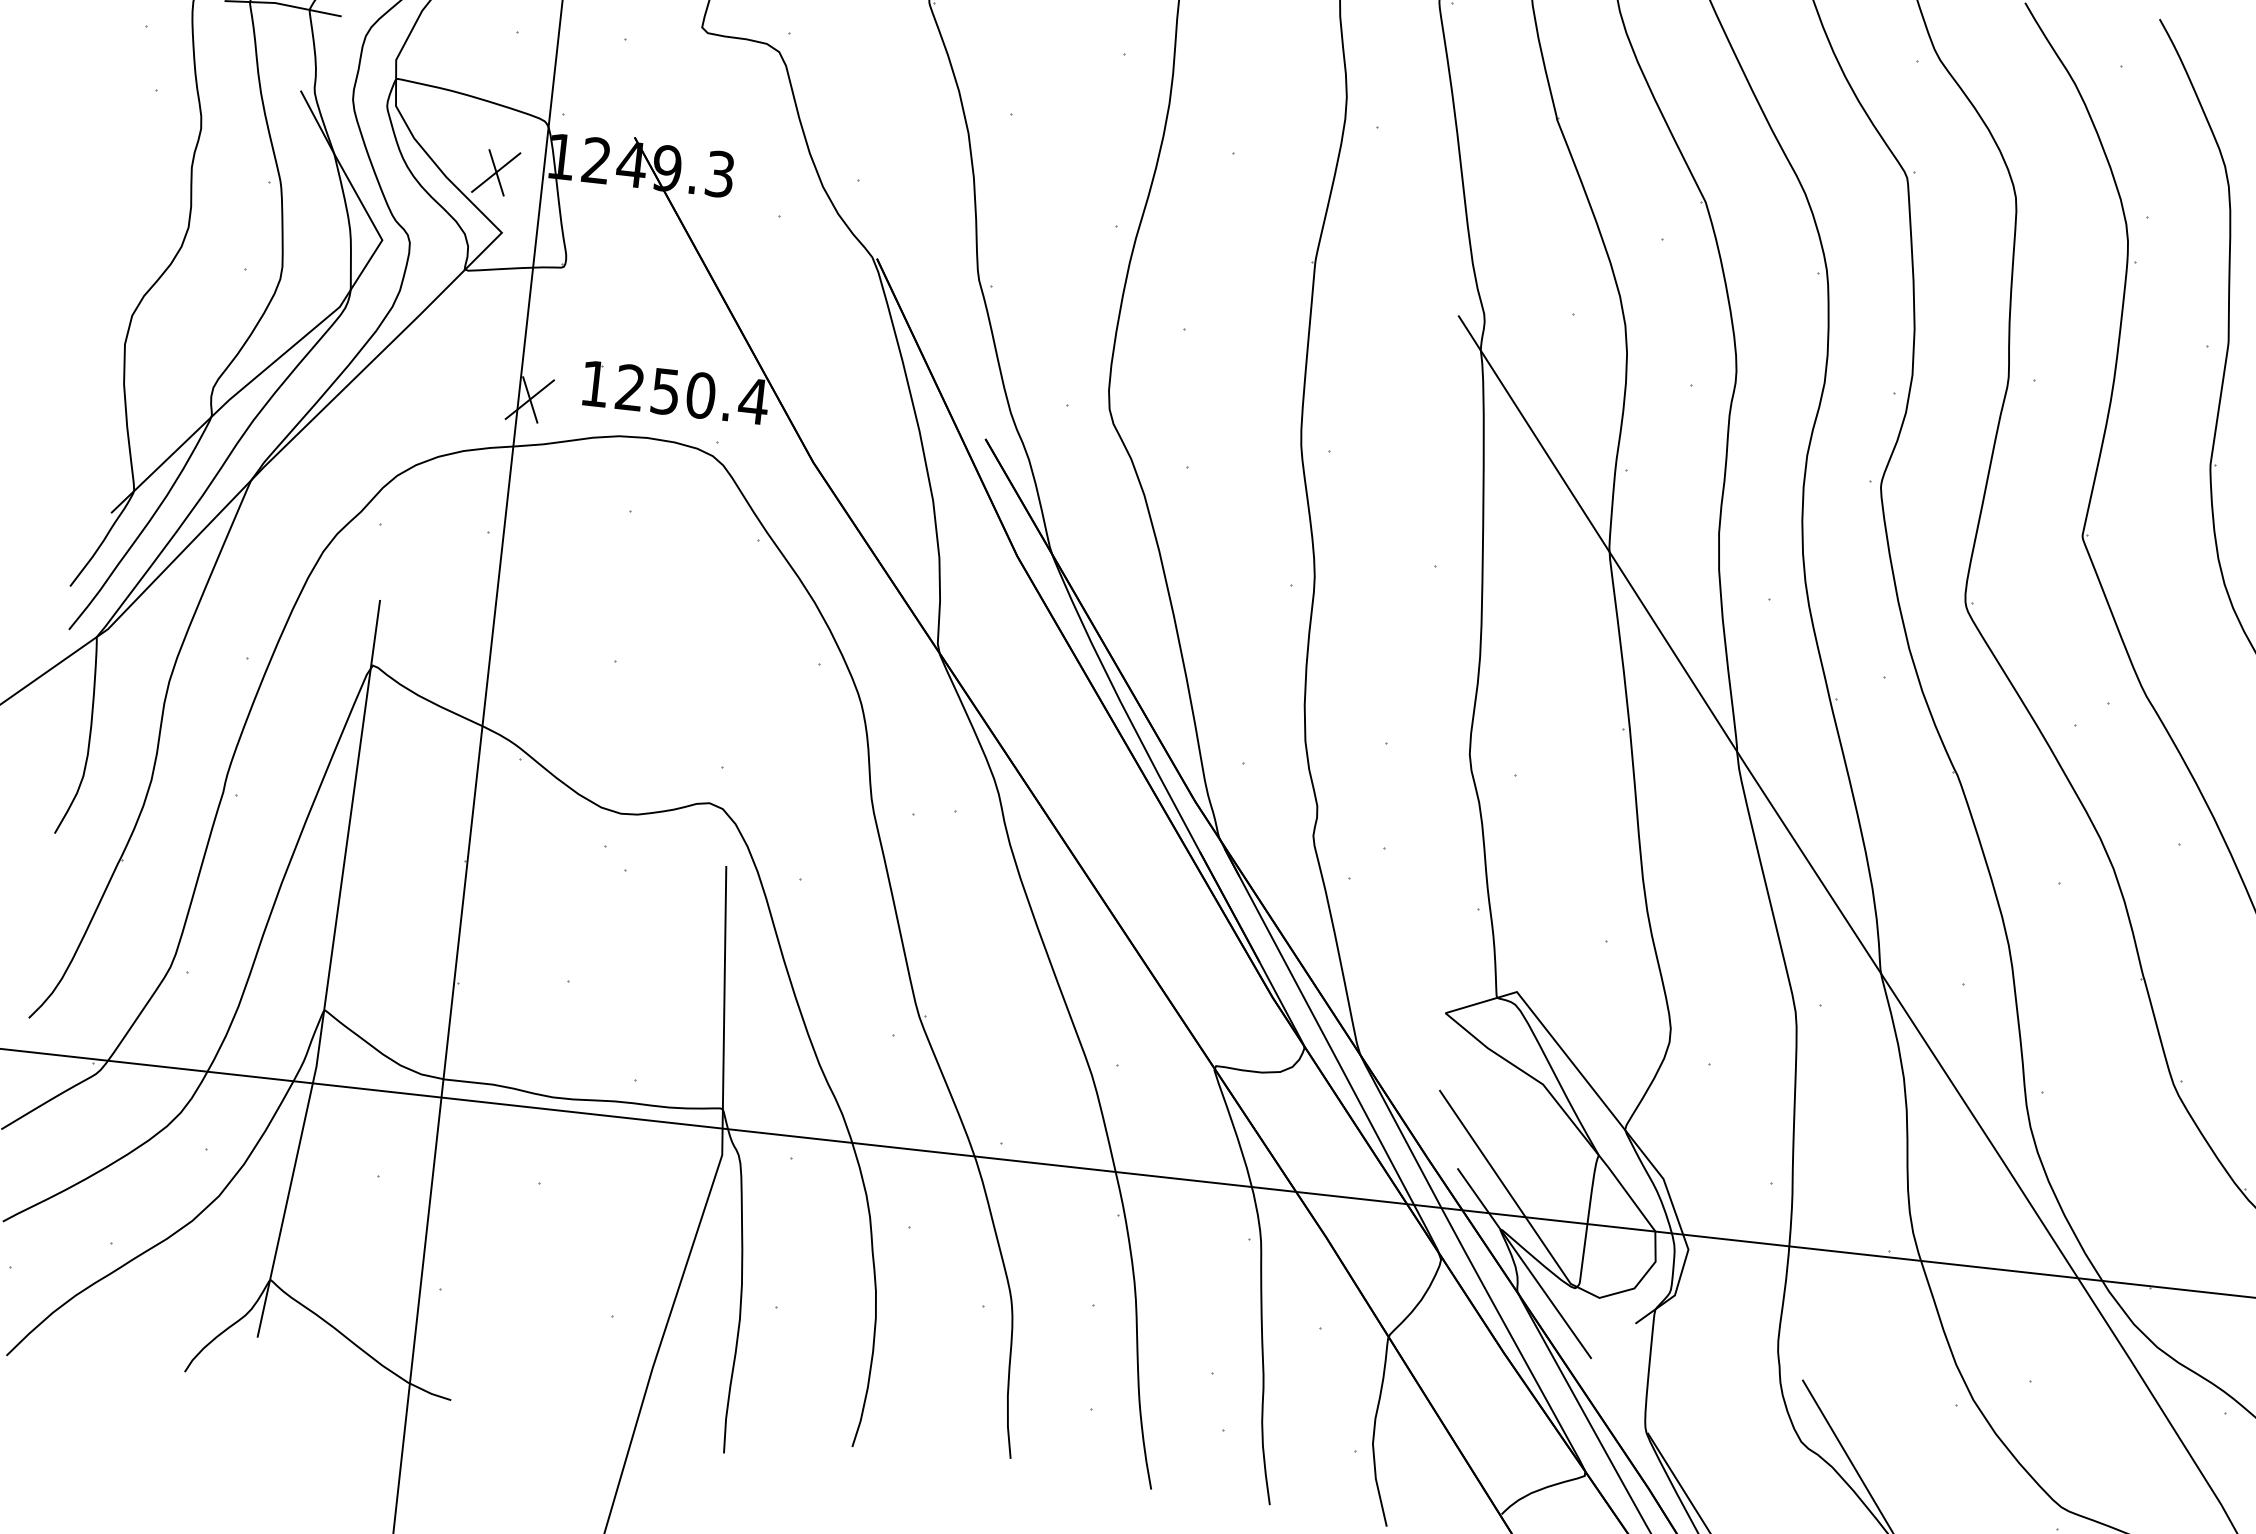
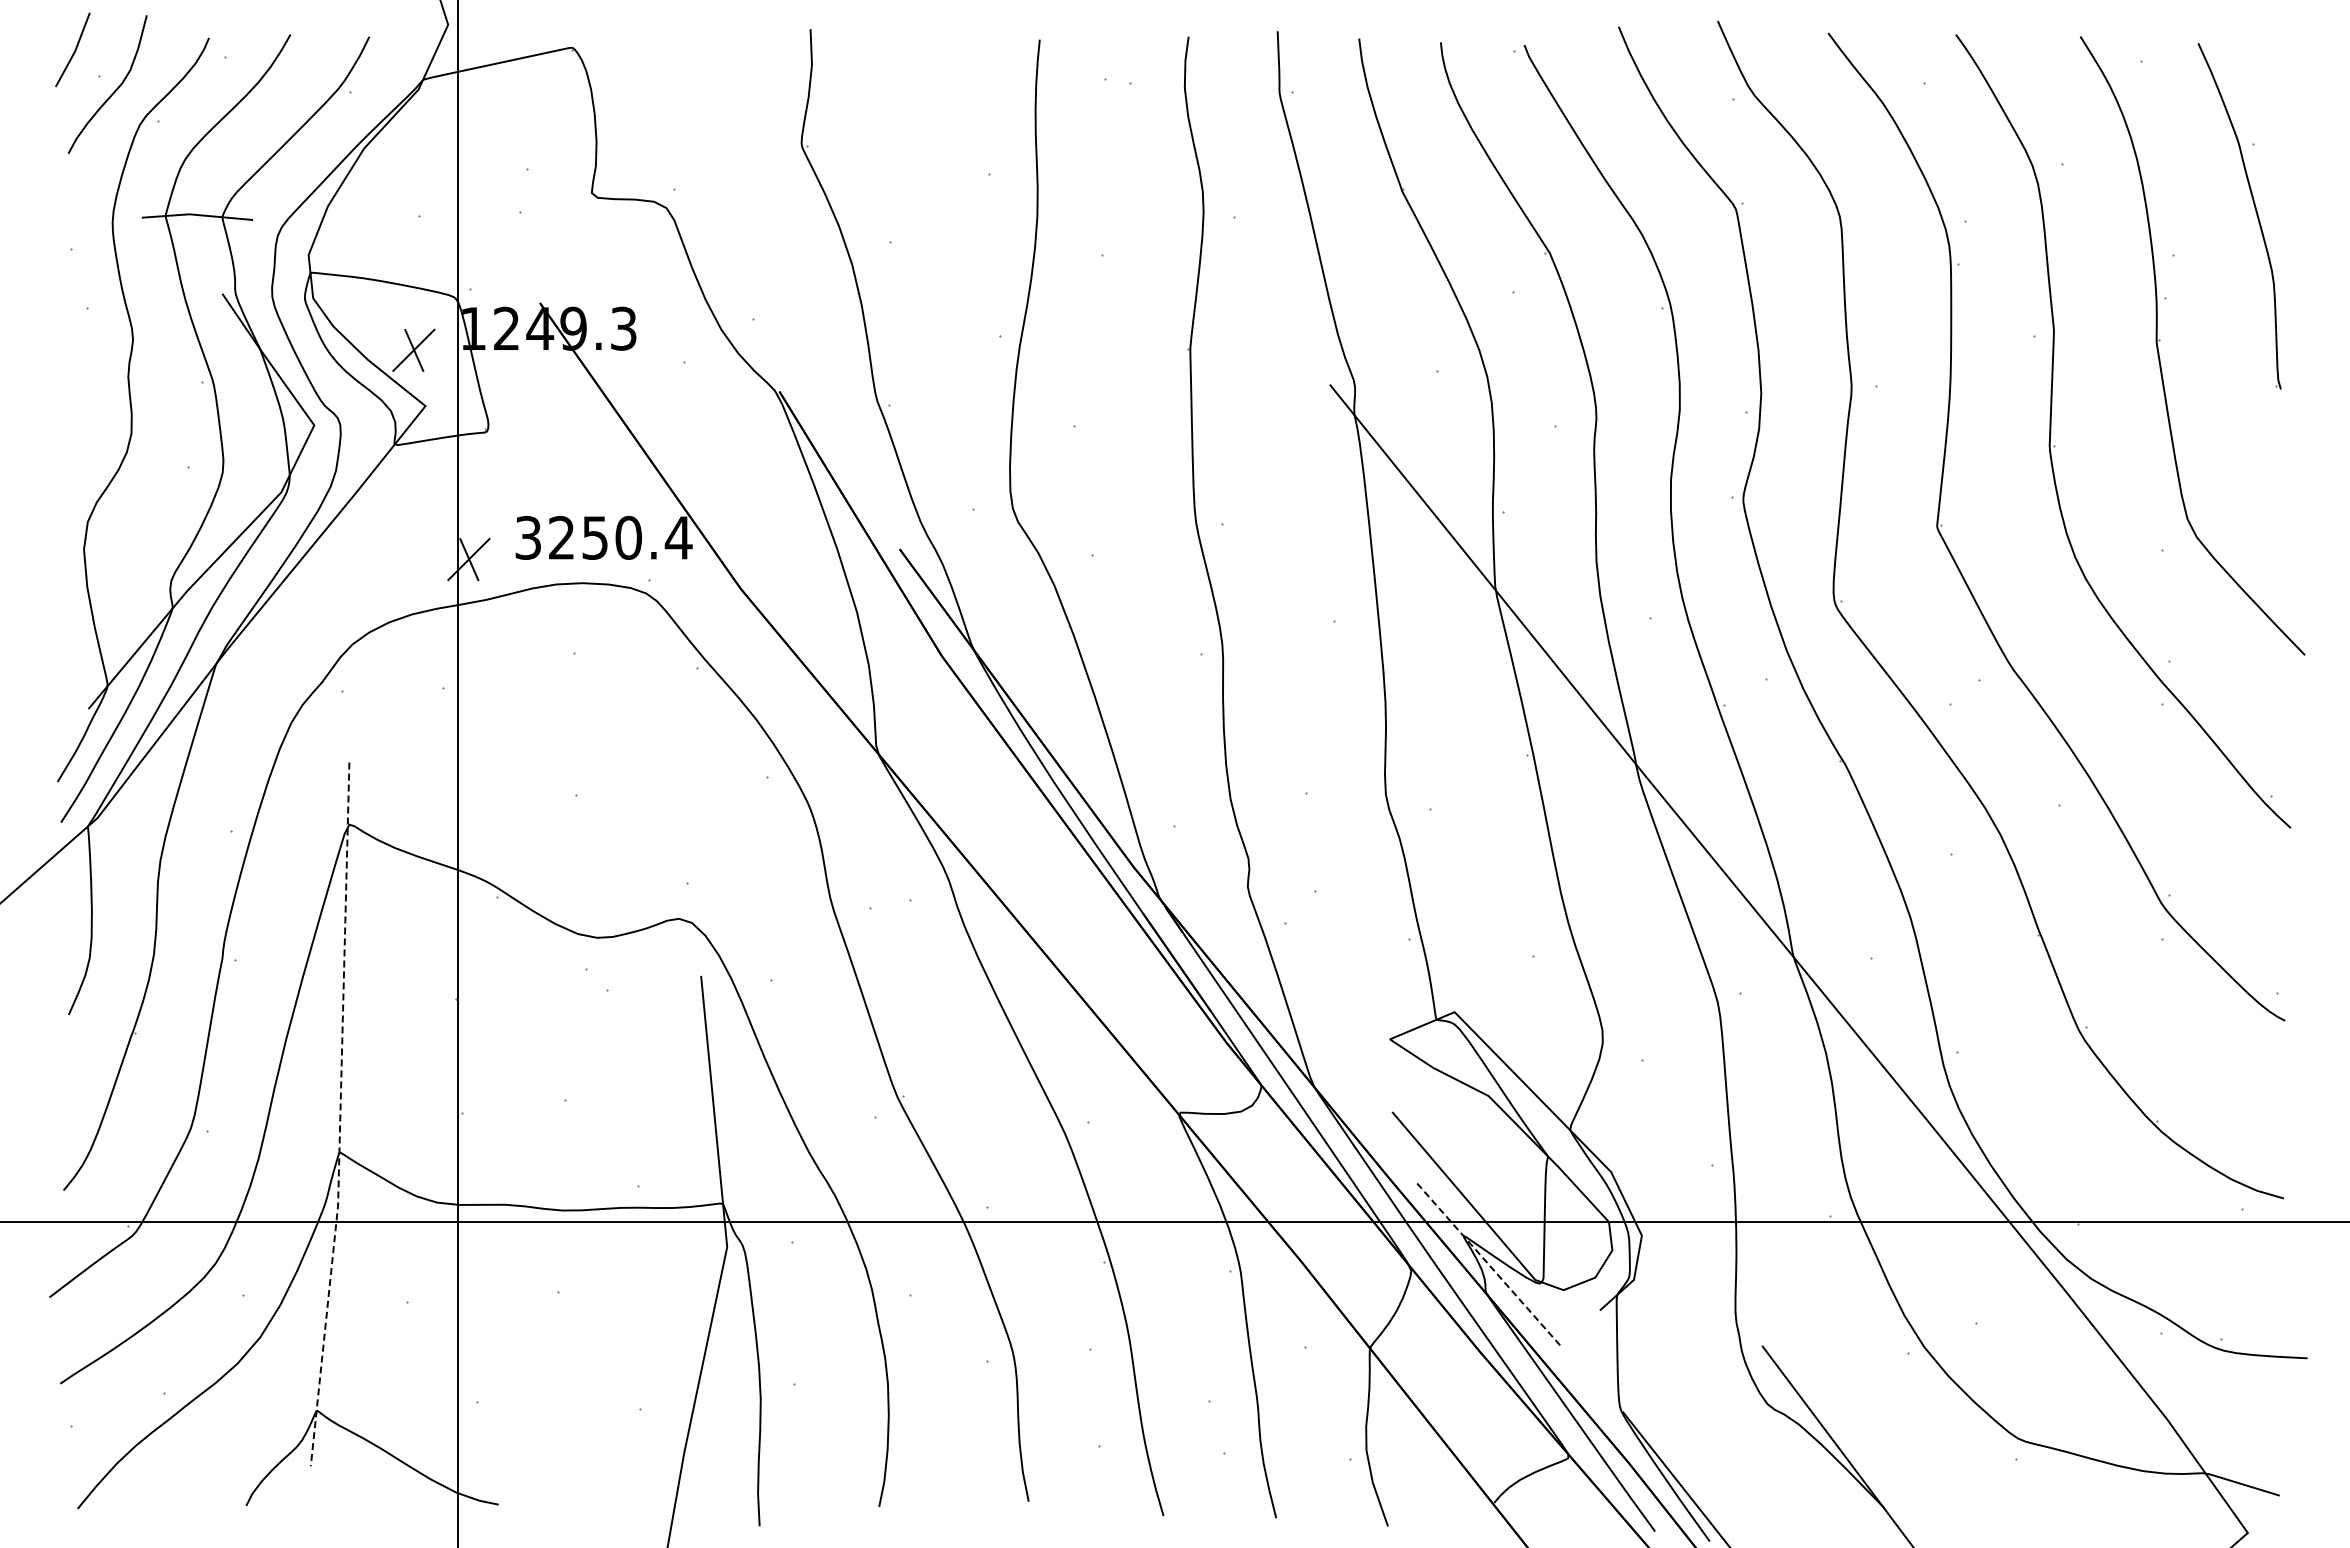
text: (594, 383) -> (527, 537), 1250.4 -> 3250.4
line: (329, 972) -> (340, 1116), solid -> dashed
line: (1524, 1263) -> (1489, 1265), solid -> dashed

